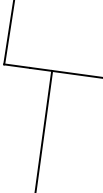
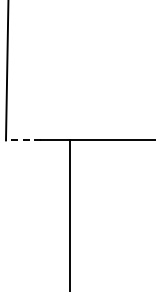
line: (16, 66) -> (22, 140), solid -> dashed

